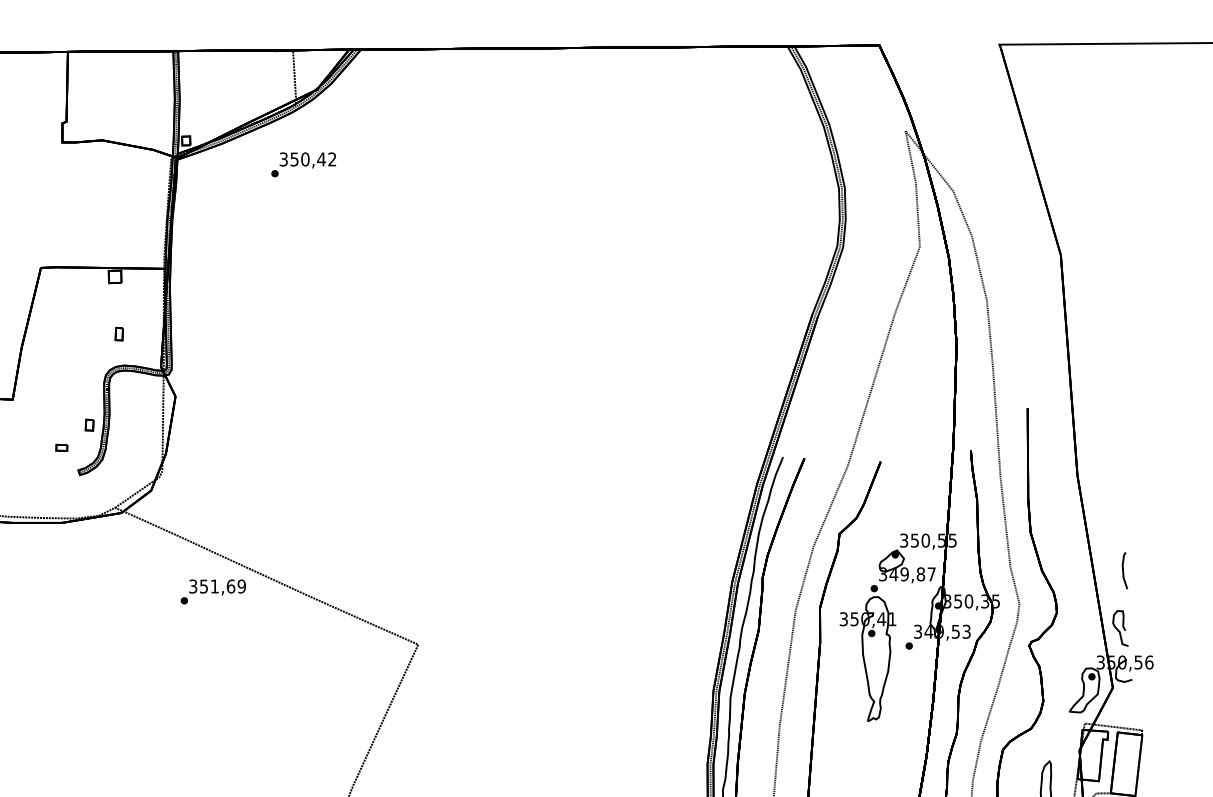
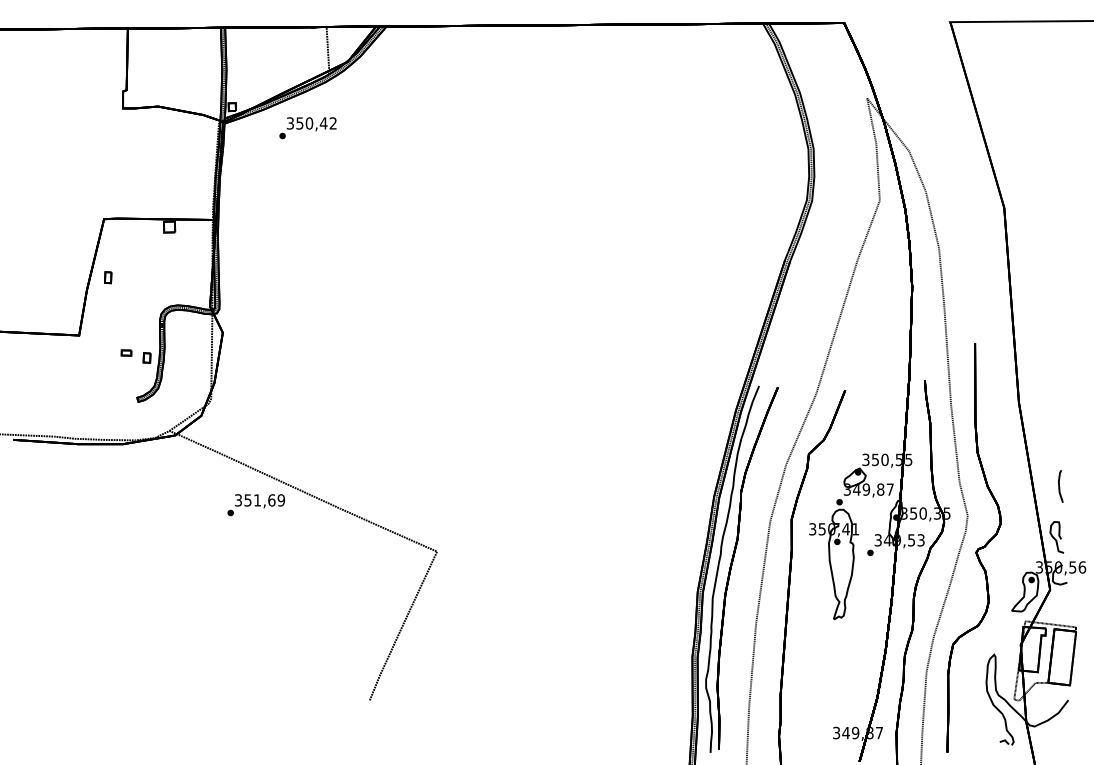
text: (303, 165) -> (307, 128), moved
part: (119, 333) -> (108, 277), moved
part: (61, 447) -> (126, 352), moved

